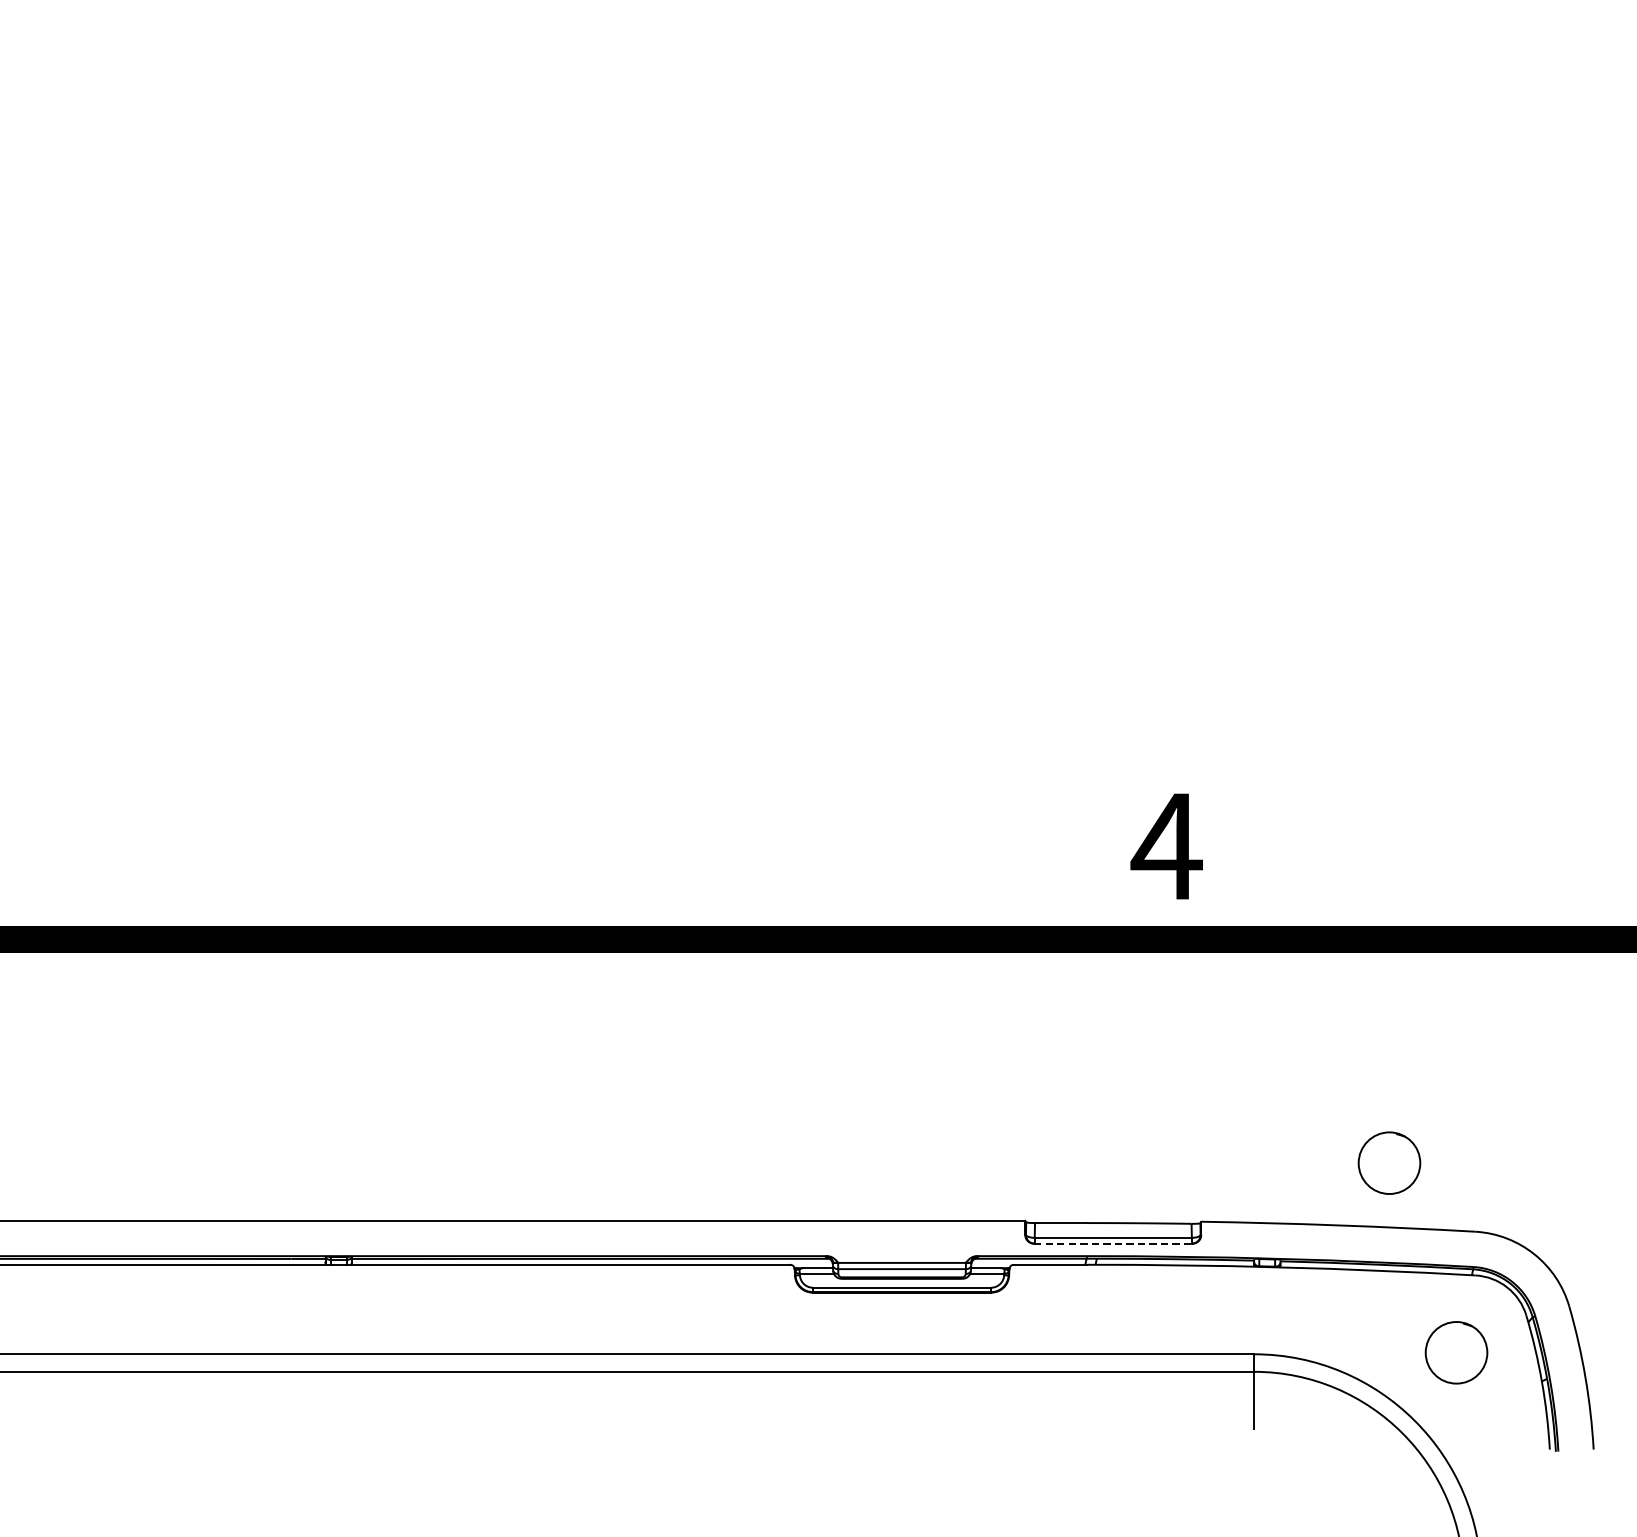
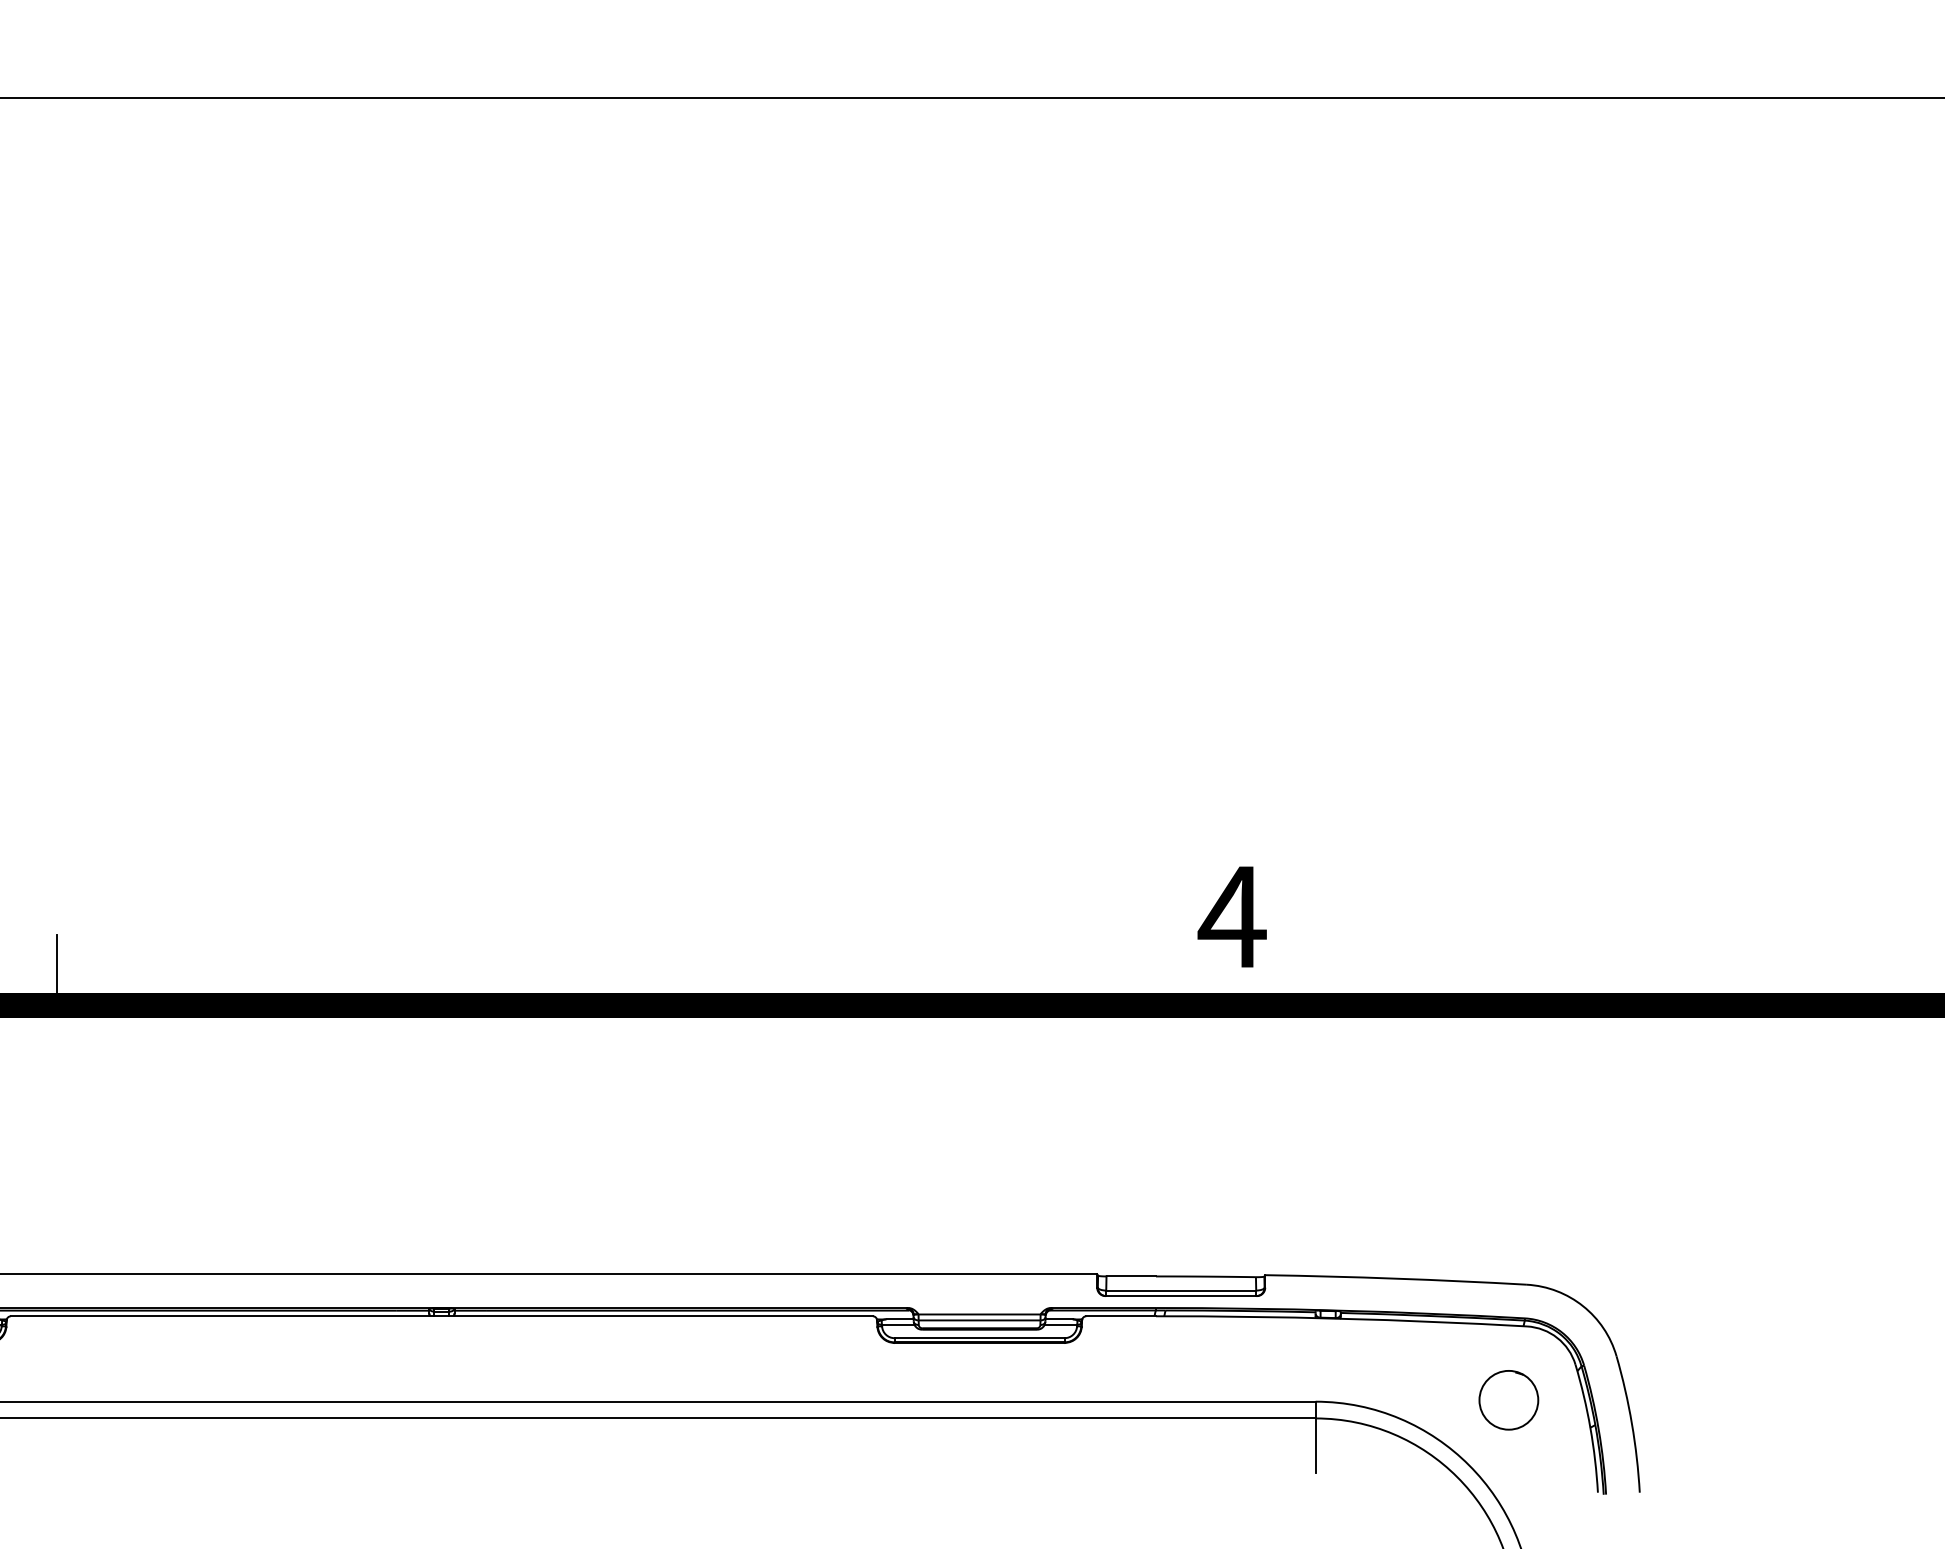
part: (1389, 1163) -> (1444, 1219), removed
line: (1113, 1244) -> (1181, 1296), dashed -> solid

